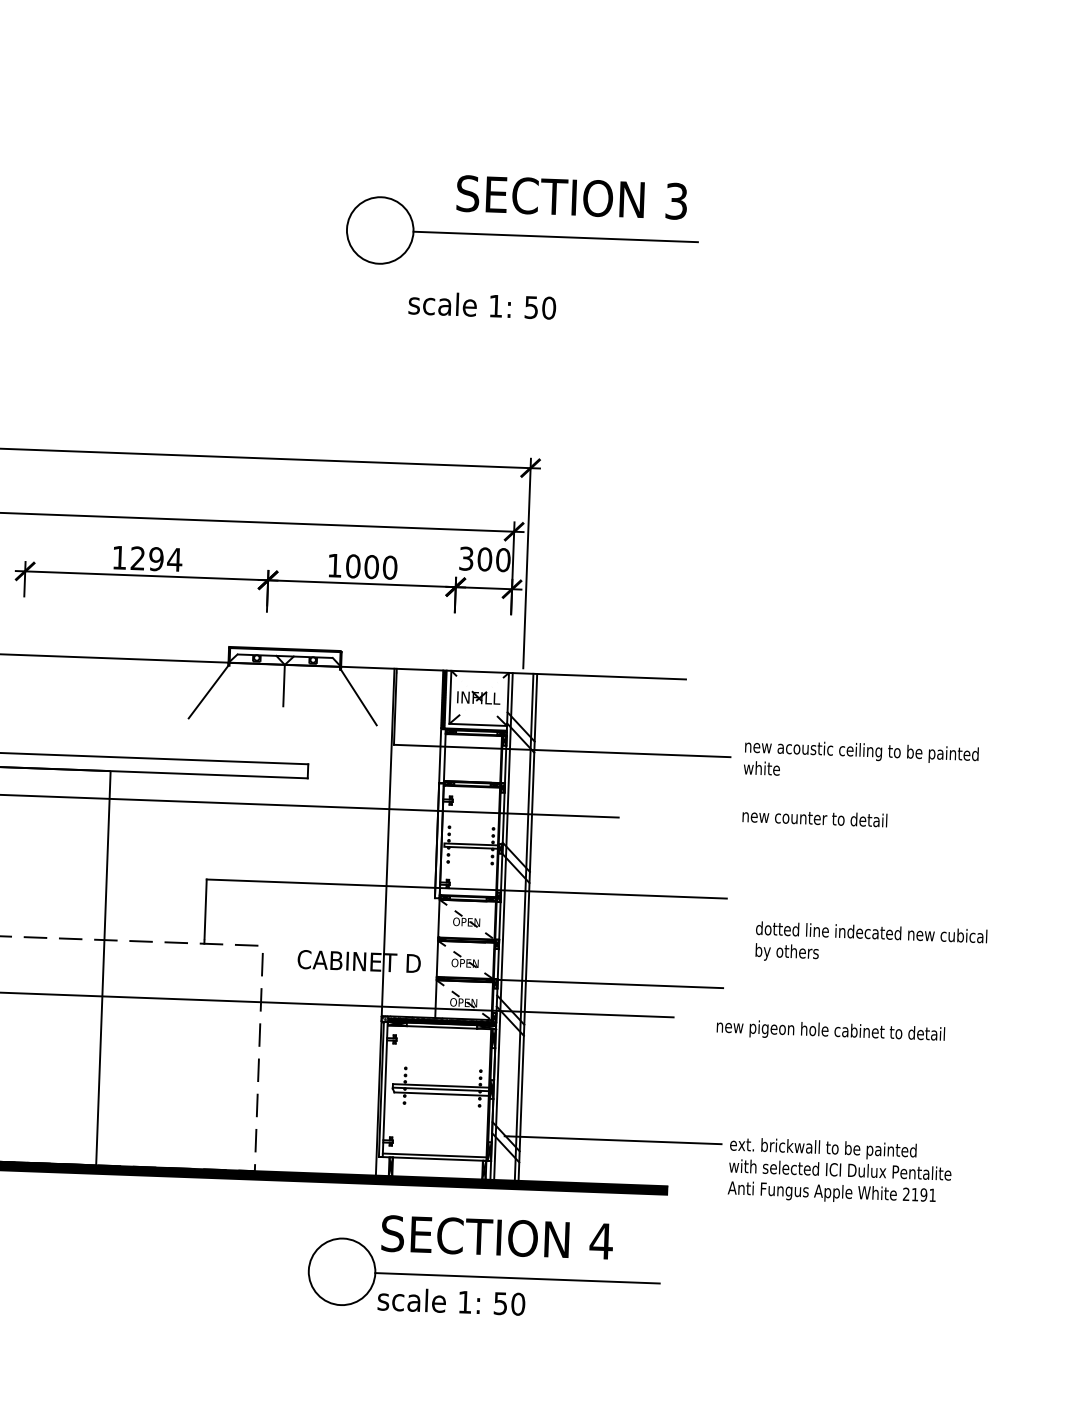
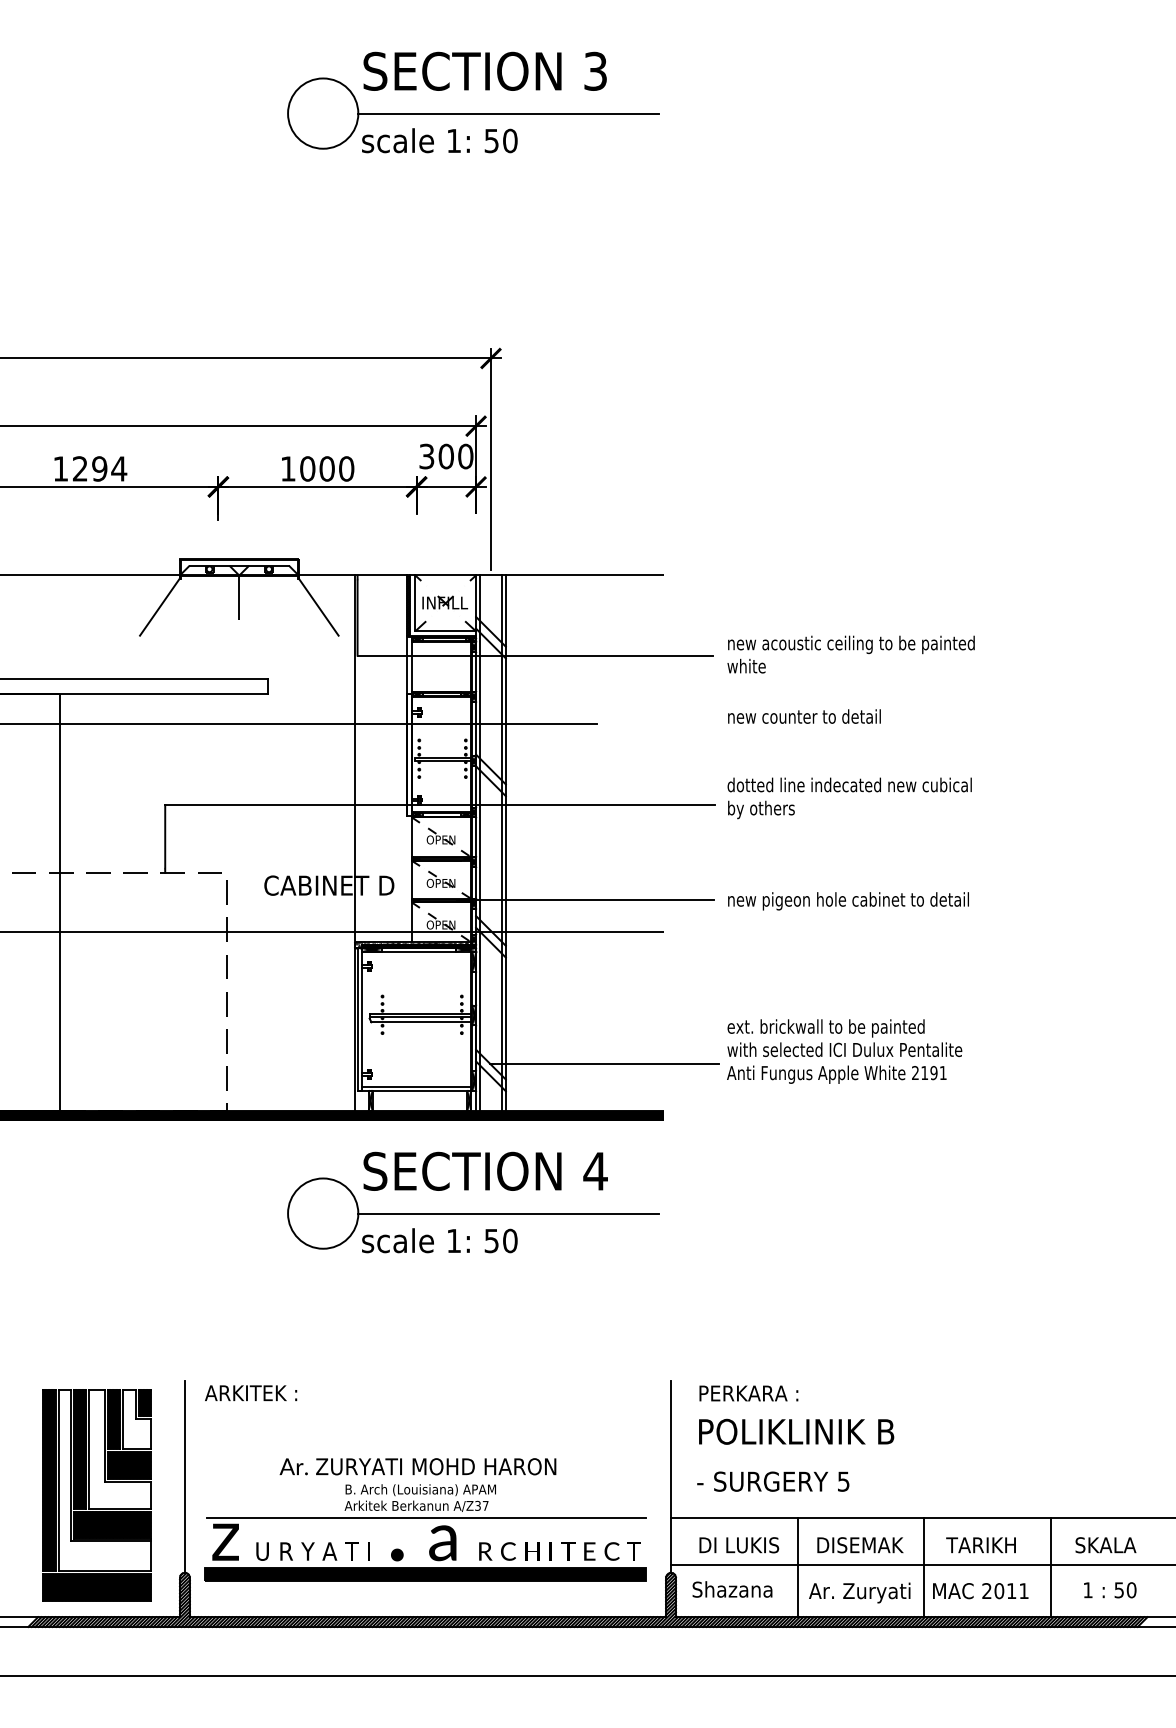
text: (571, 196) -> (484, 70), moved
text: (482, 305) -> (439, 140), moved
text: (870, 945) -> (849, 798), moved
text: (830, 1031) -> (848, 901), moved
text: (839, 1171) -> (844, 1051), moved

